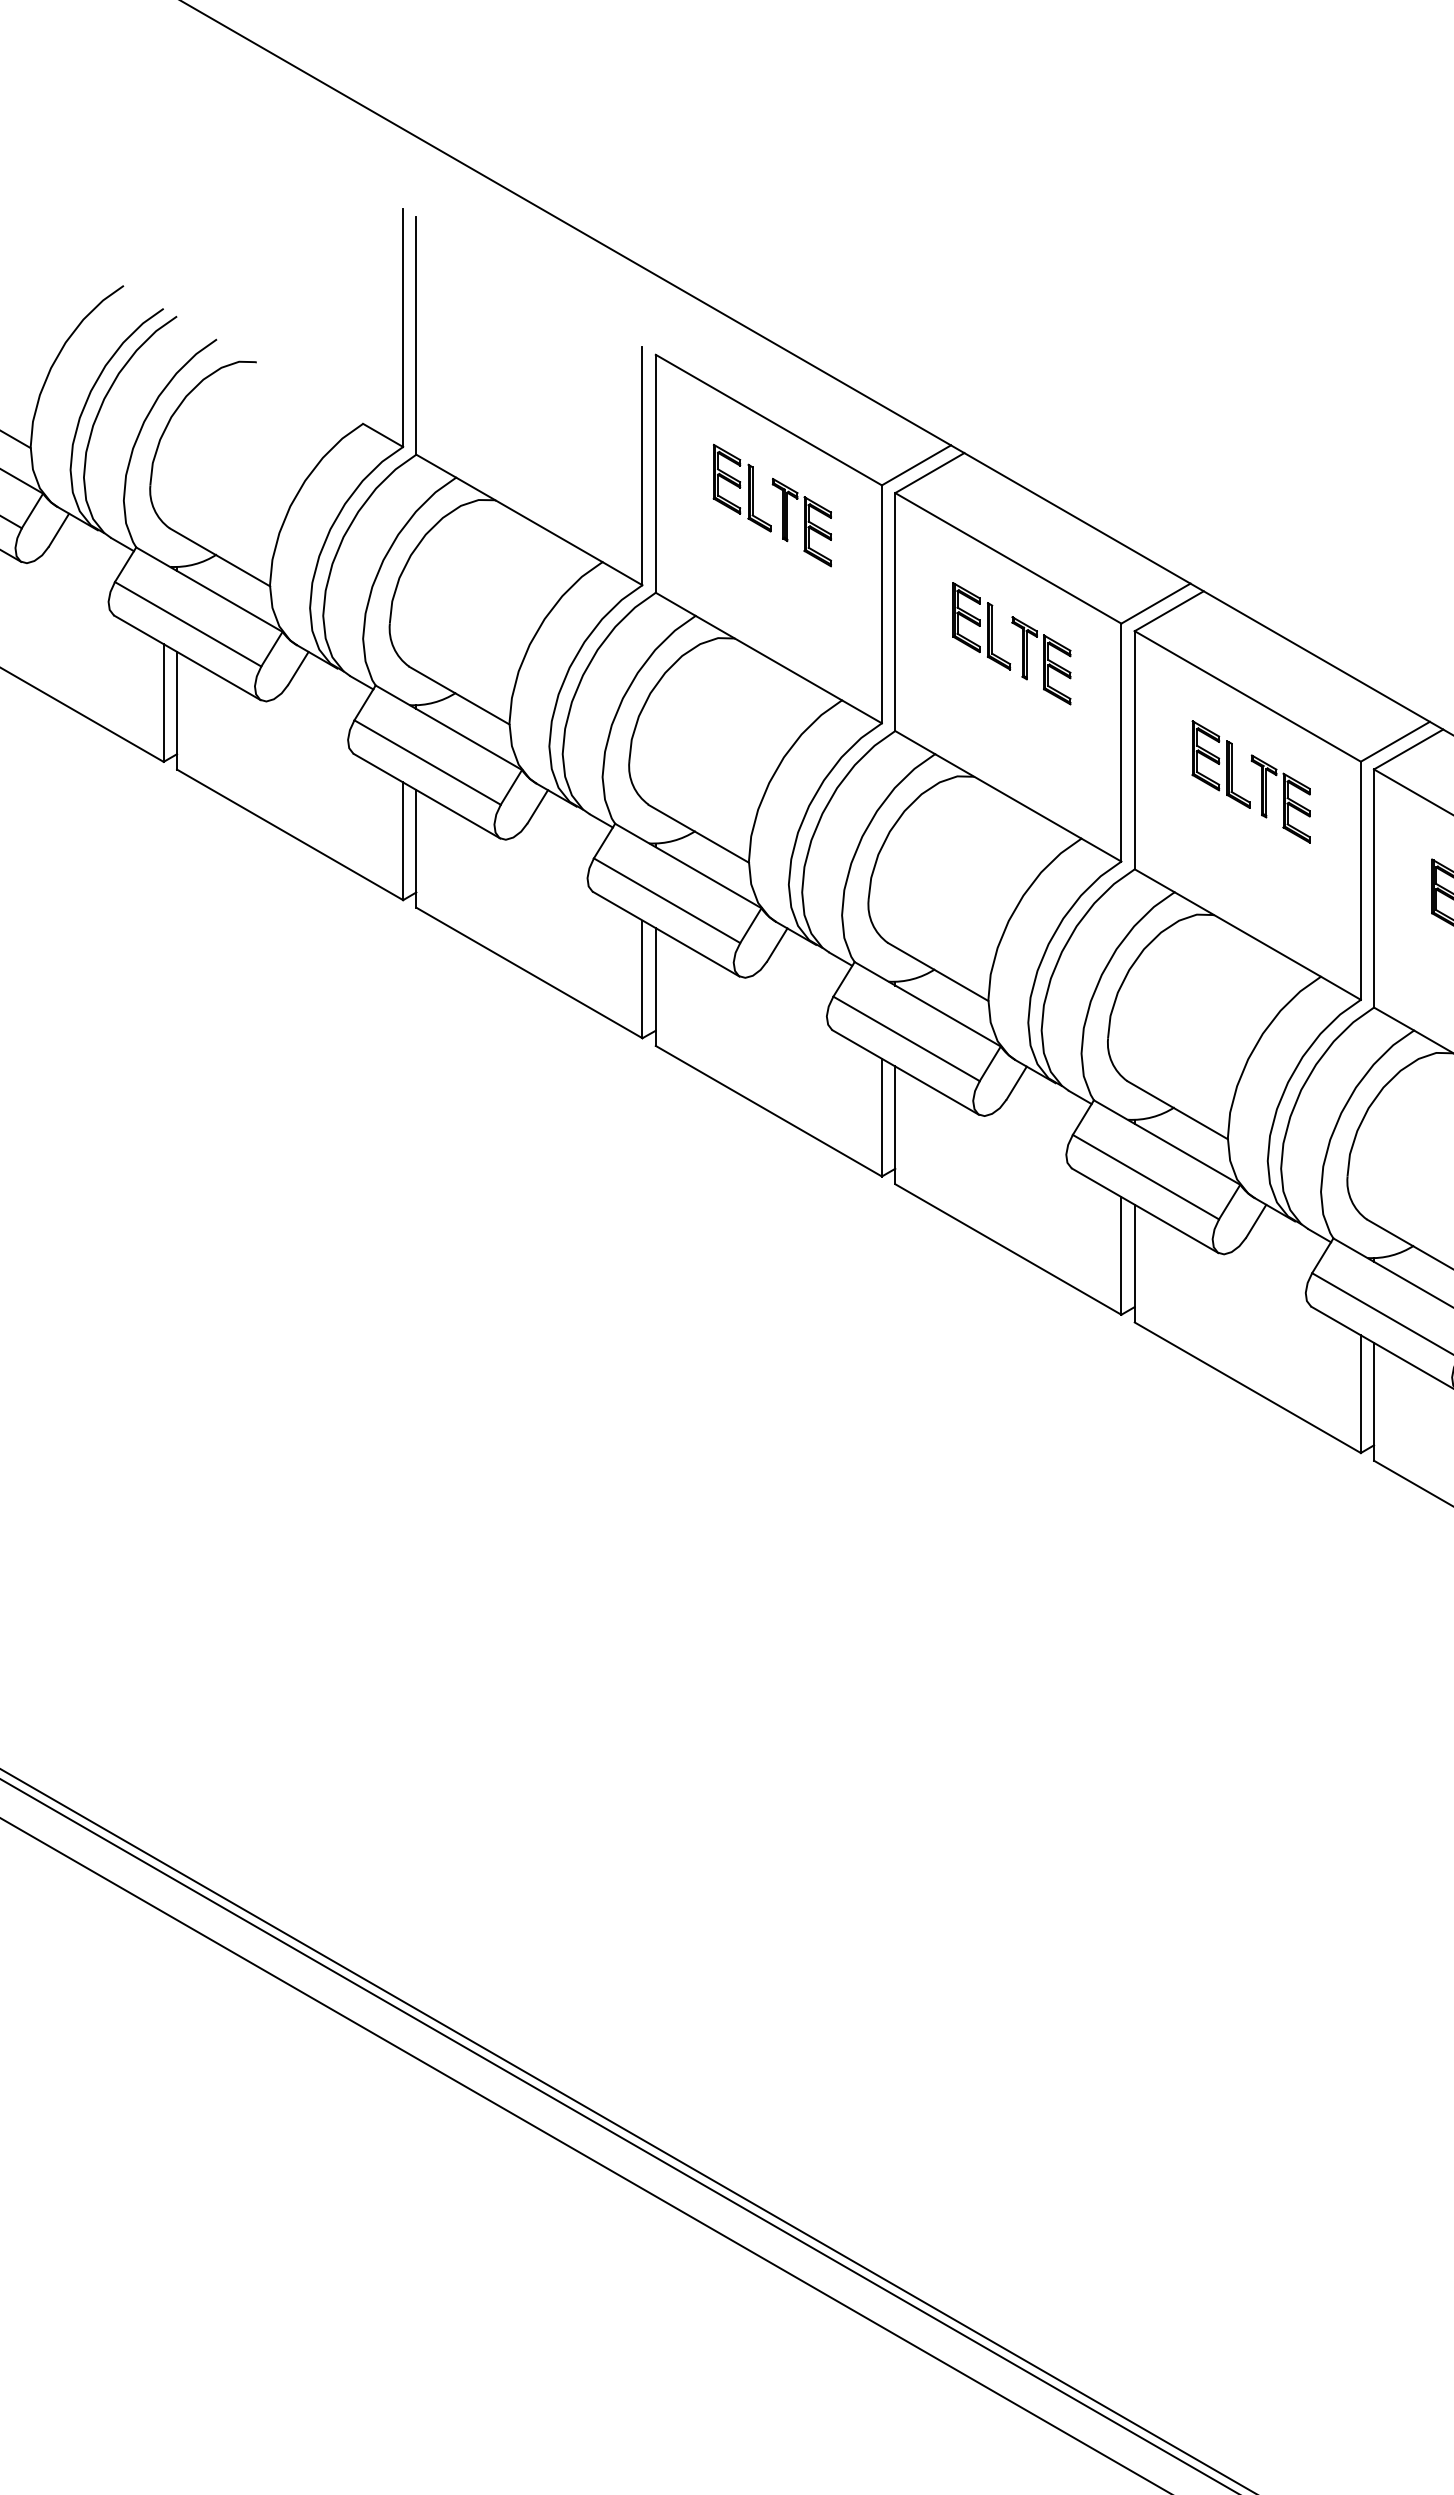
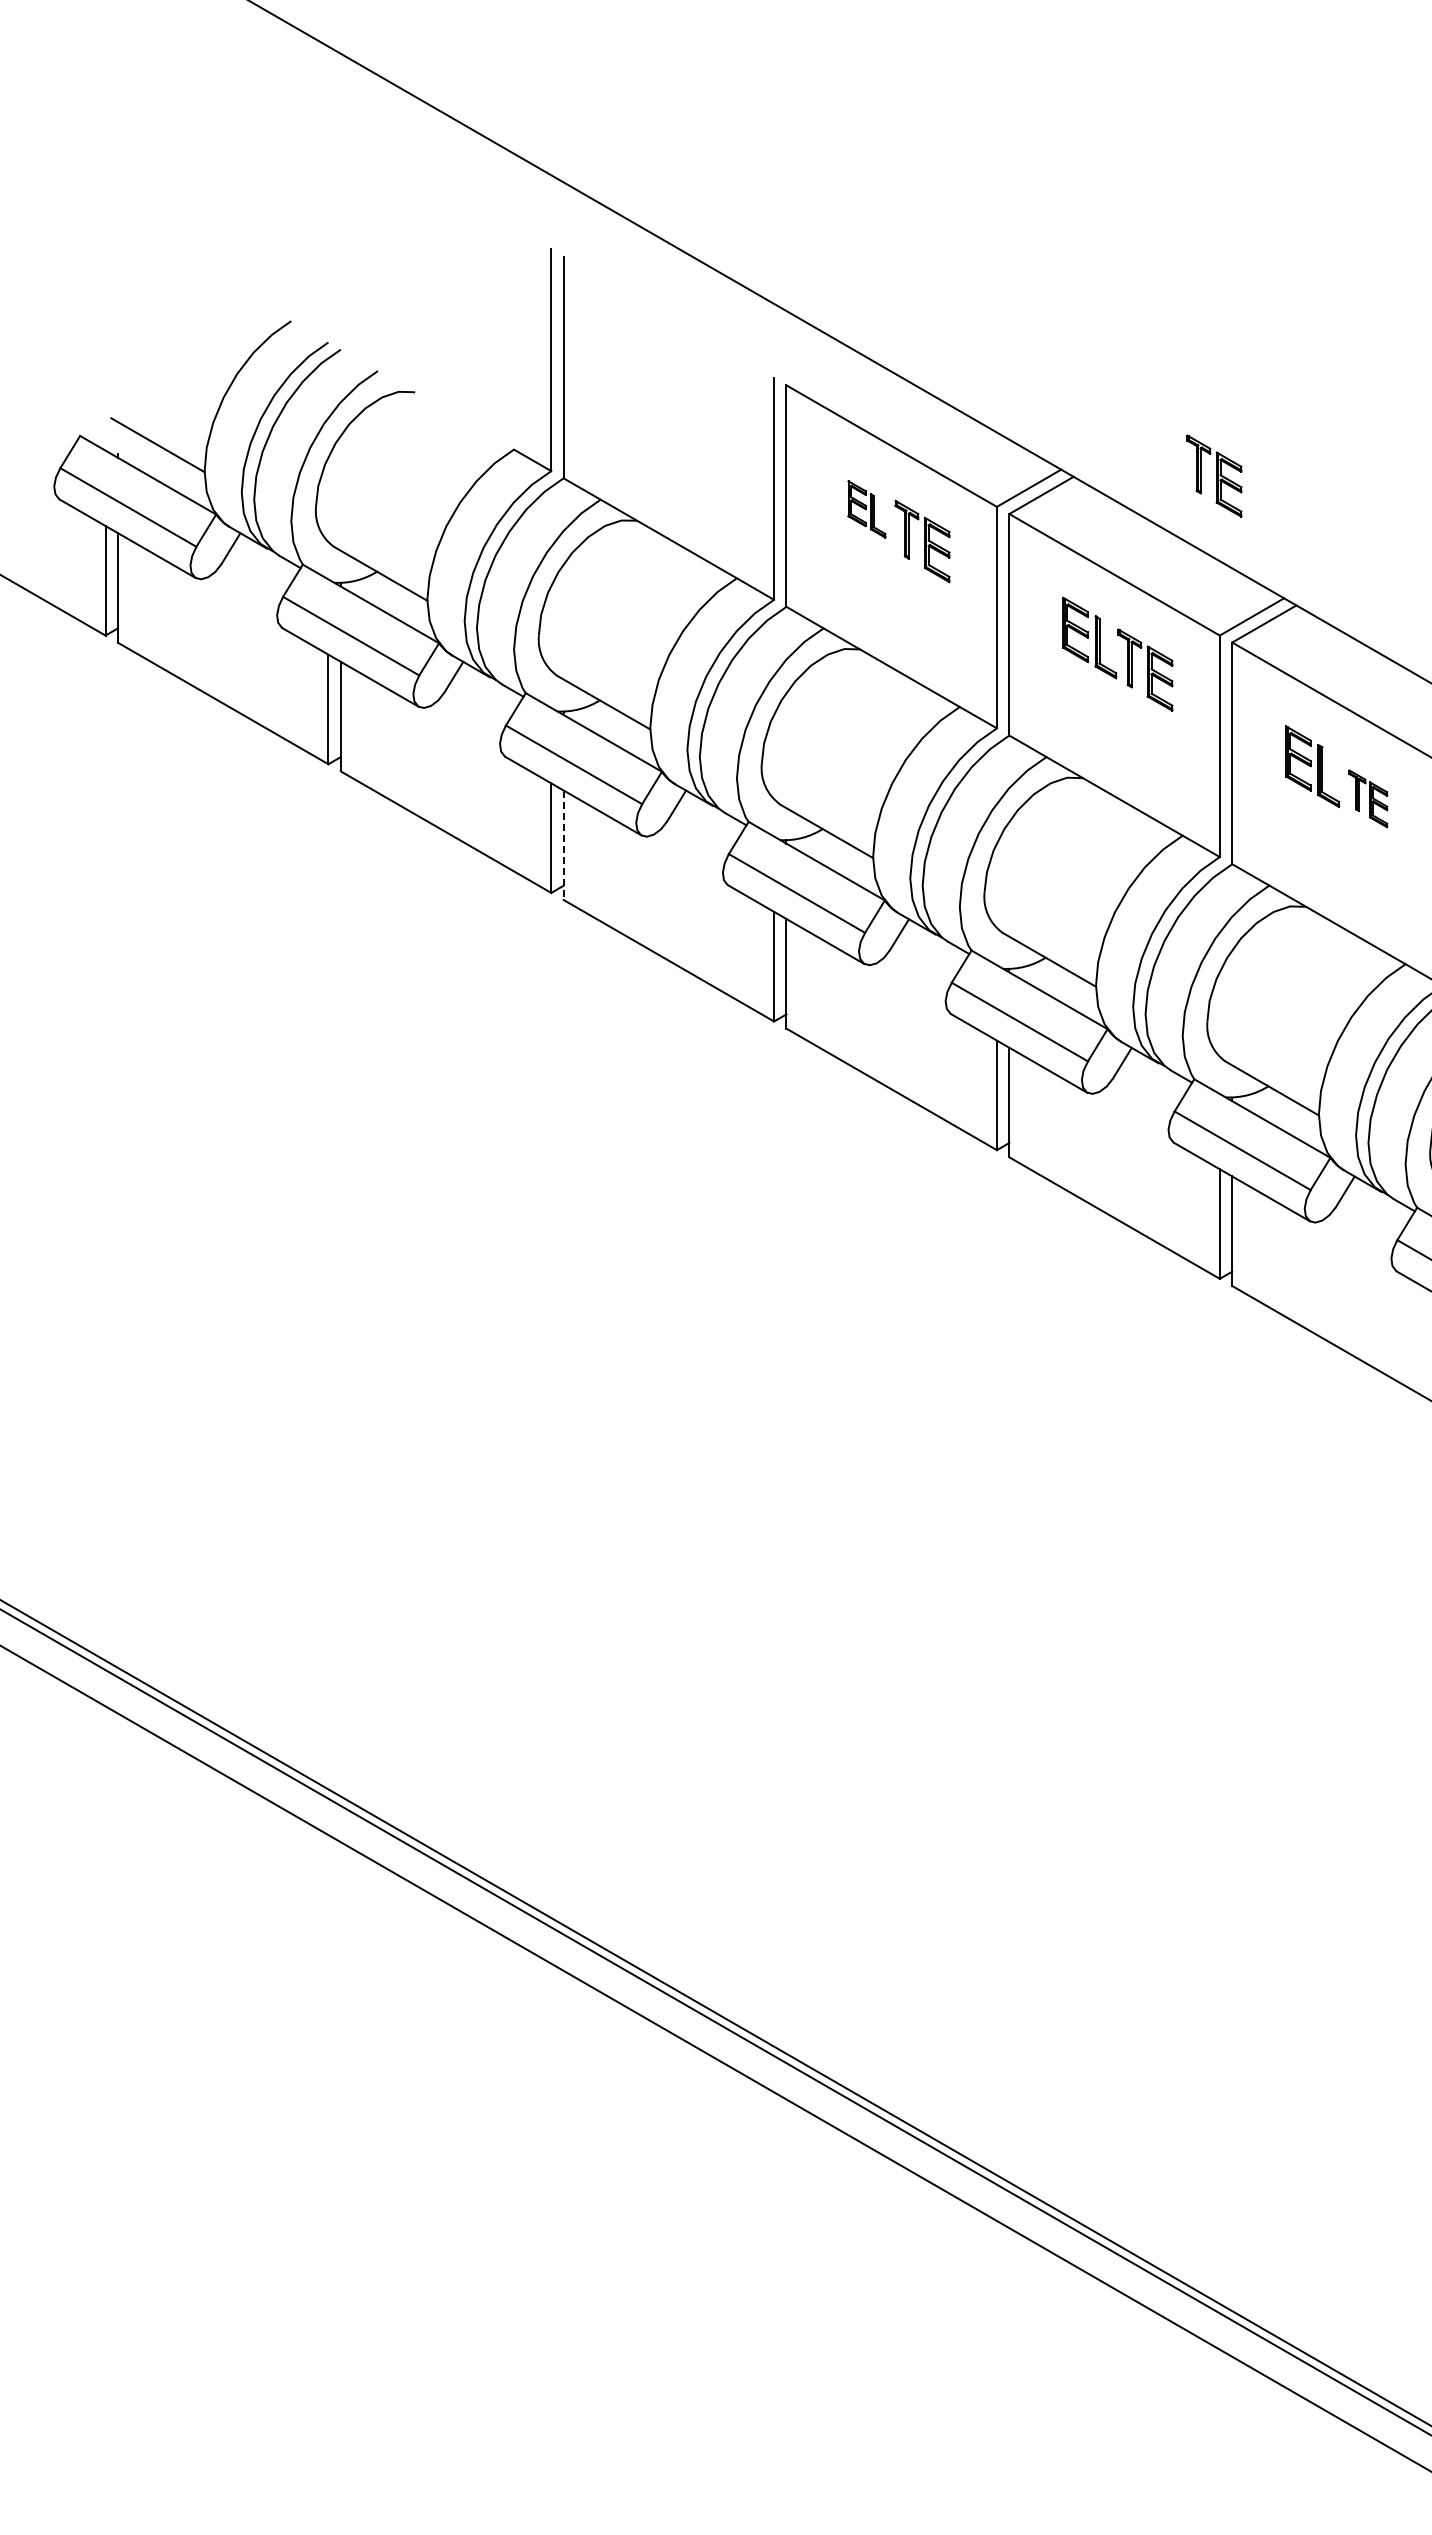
part: (1115, 451) -> (1214, 475), added
part: (741, 488) -> (866, 509), size x0.7
part: (1281, 798) -> (1368, 798), size x0.7
line: (416, 849) -> (563, 845), solid -> dashed

